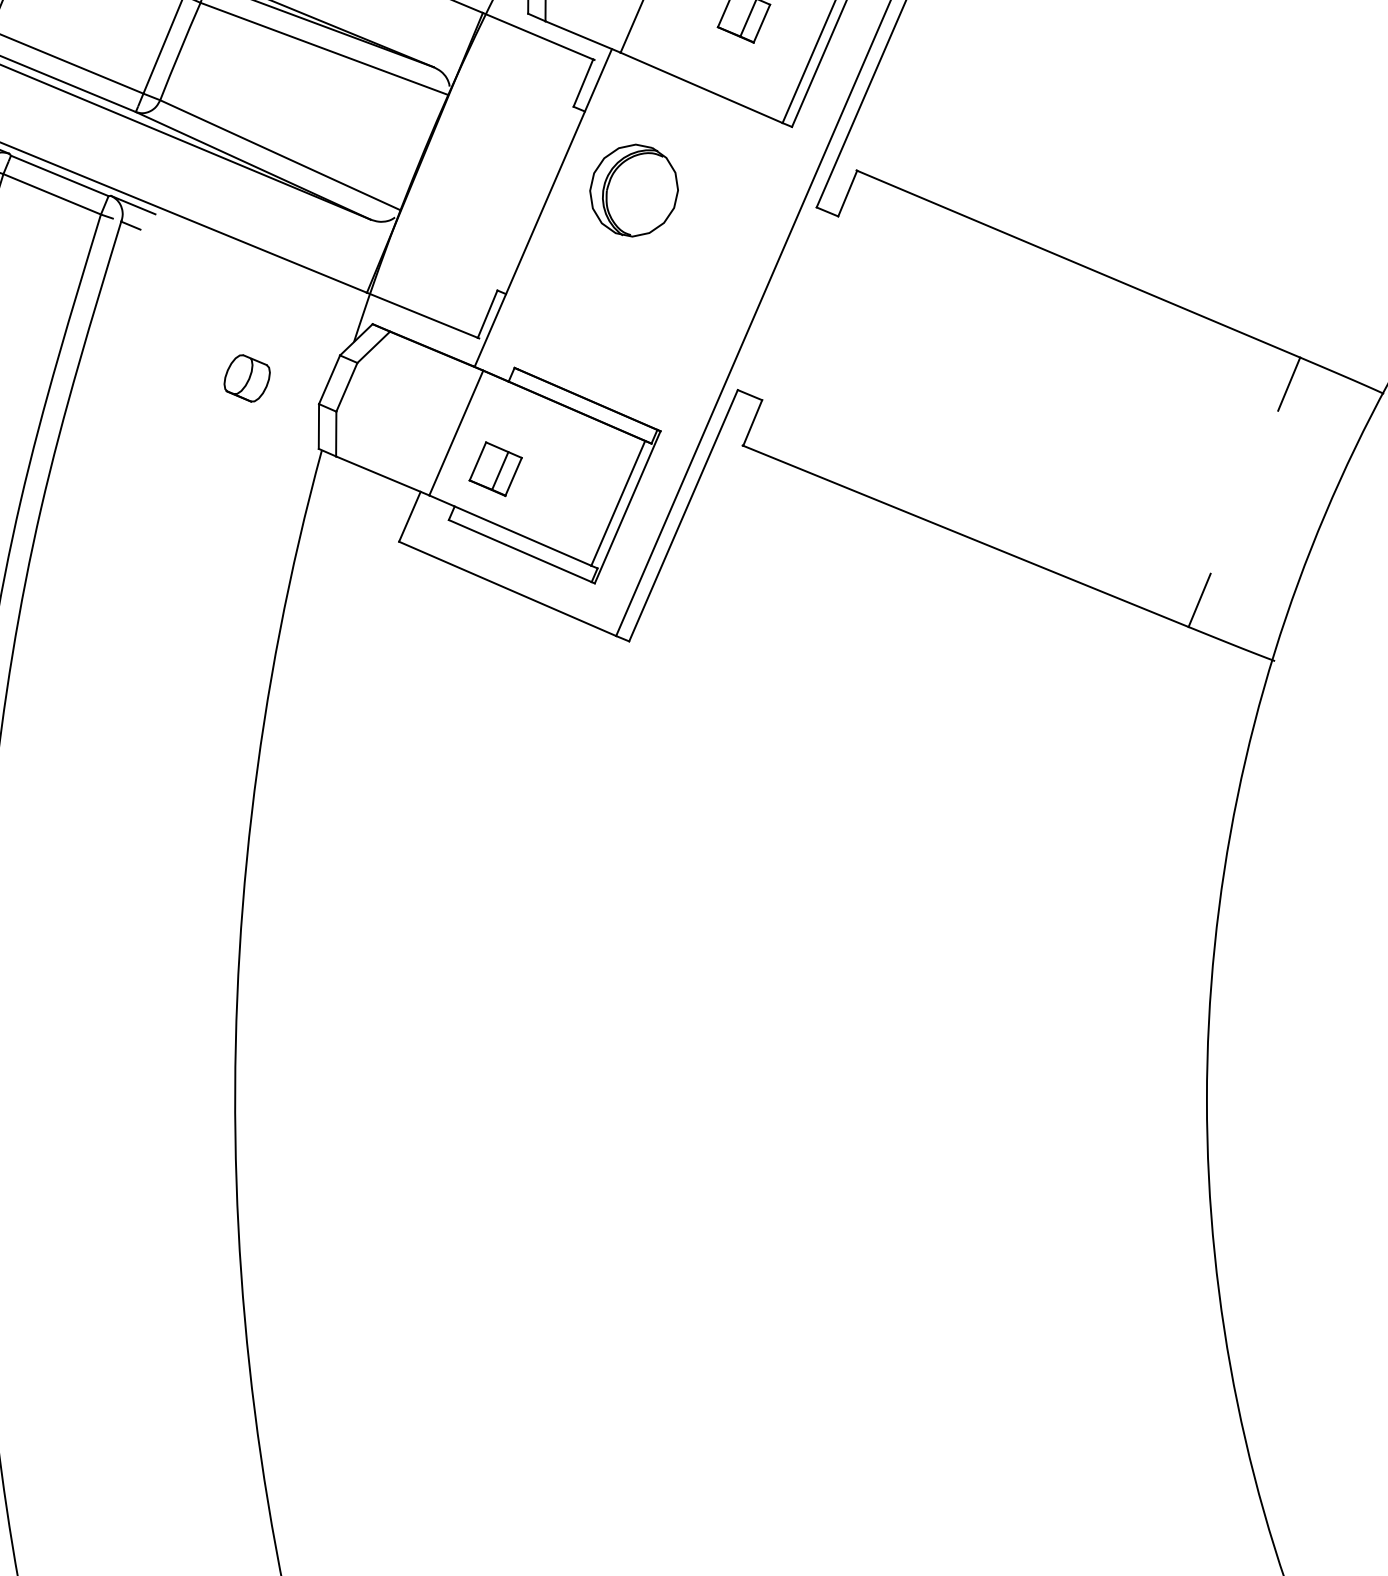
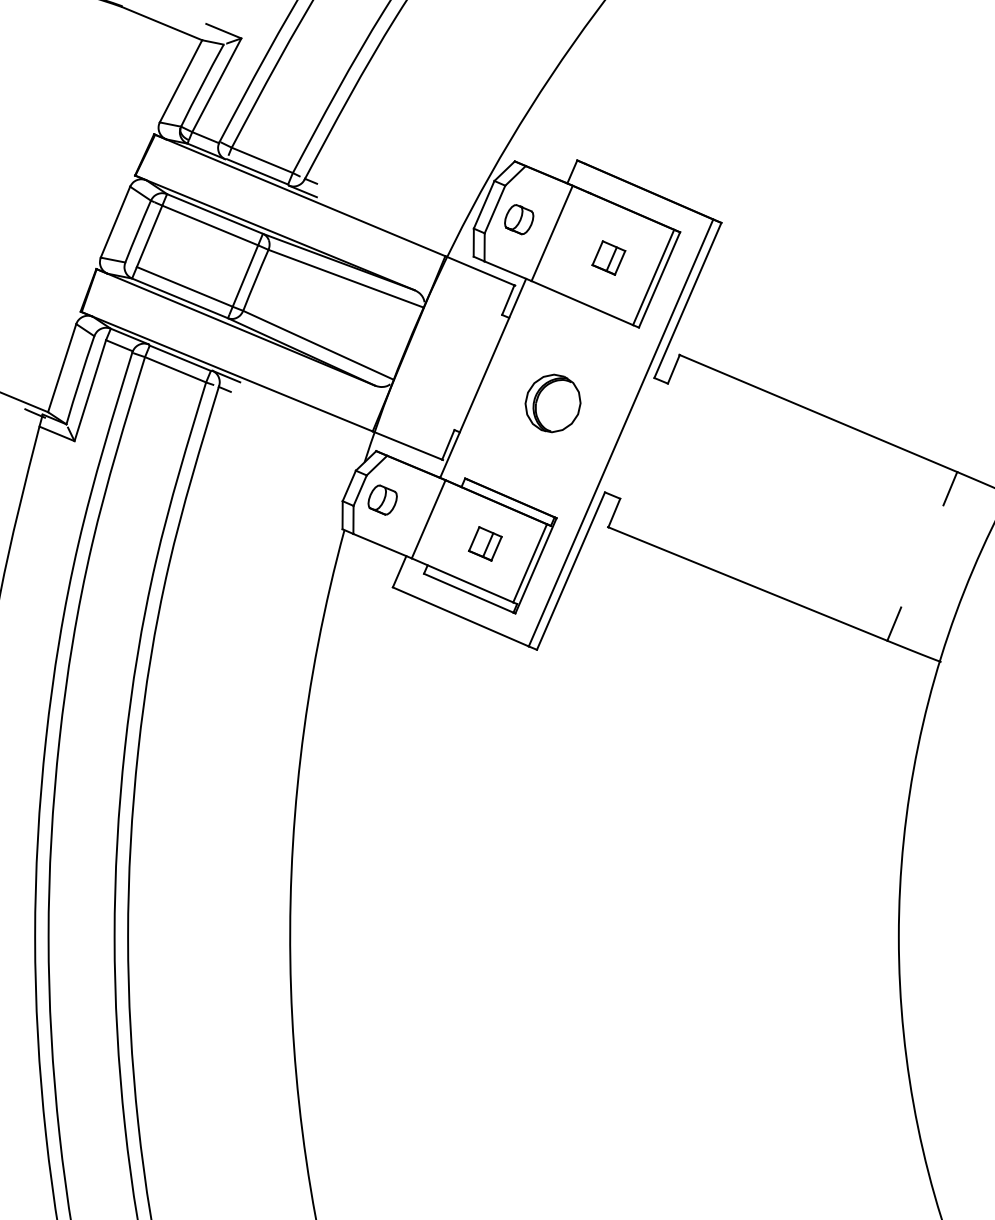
part: (633, 190) -> (552, 403), moved
part: (246, 377) -> (382, 499), moved
part: (495, 468) -> (485, 543), moved

